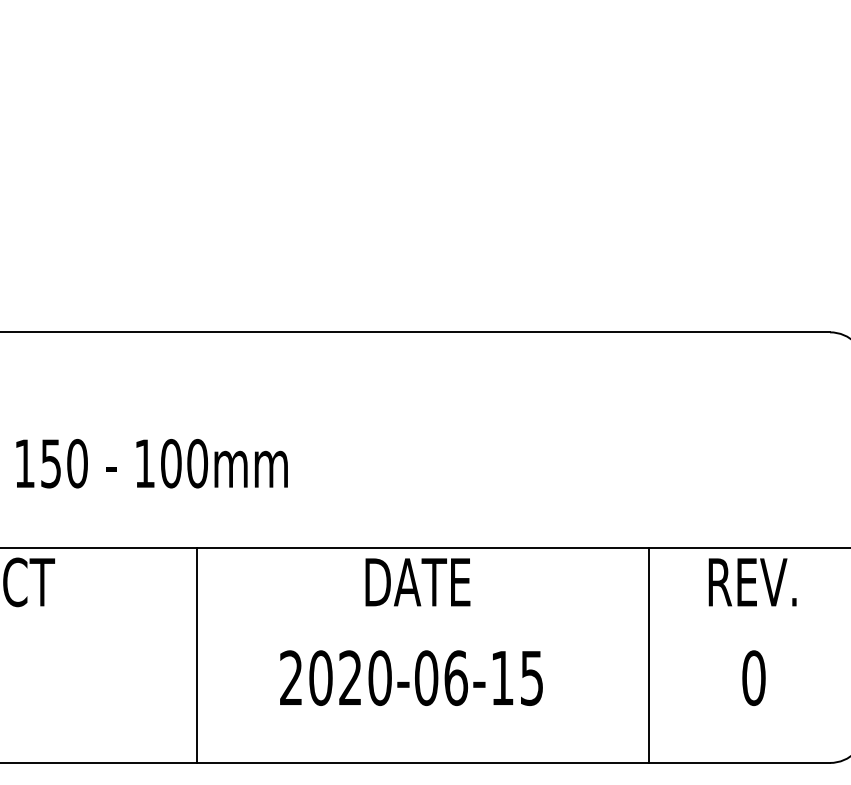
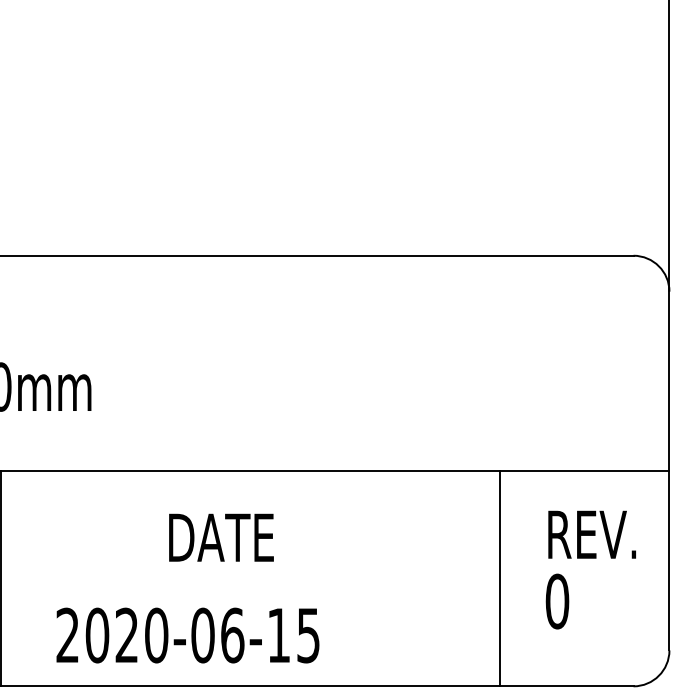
text: (417, 582) -> (221, 537), moved
text: (752, 582) -> (592, 534), moved
line: (649, 654) -> (500, 577), moved
text: (411, 677) -> (188, 634), moved

